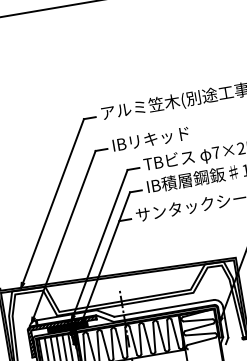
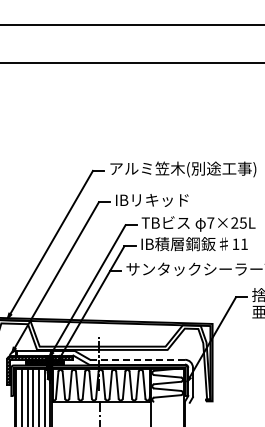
line: (163, 308) -> (137, 359), solid -> dashed

